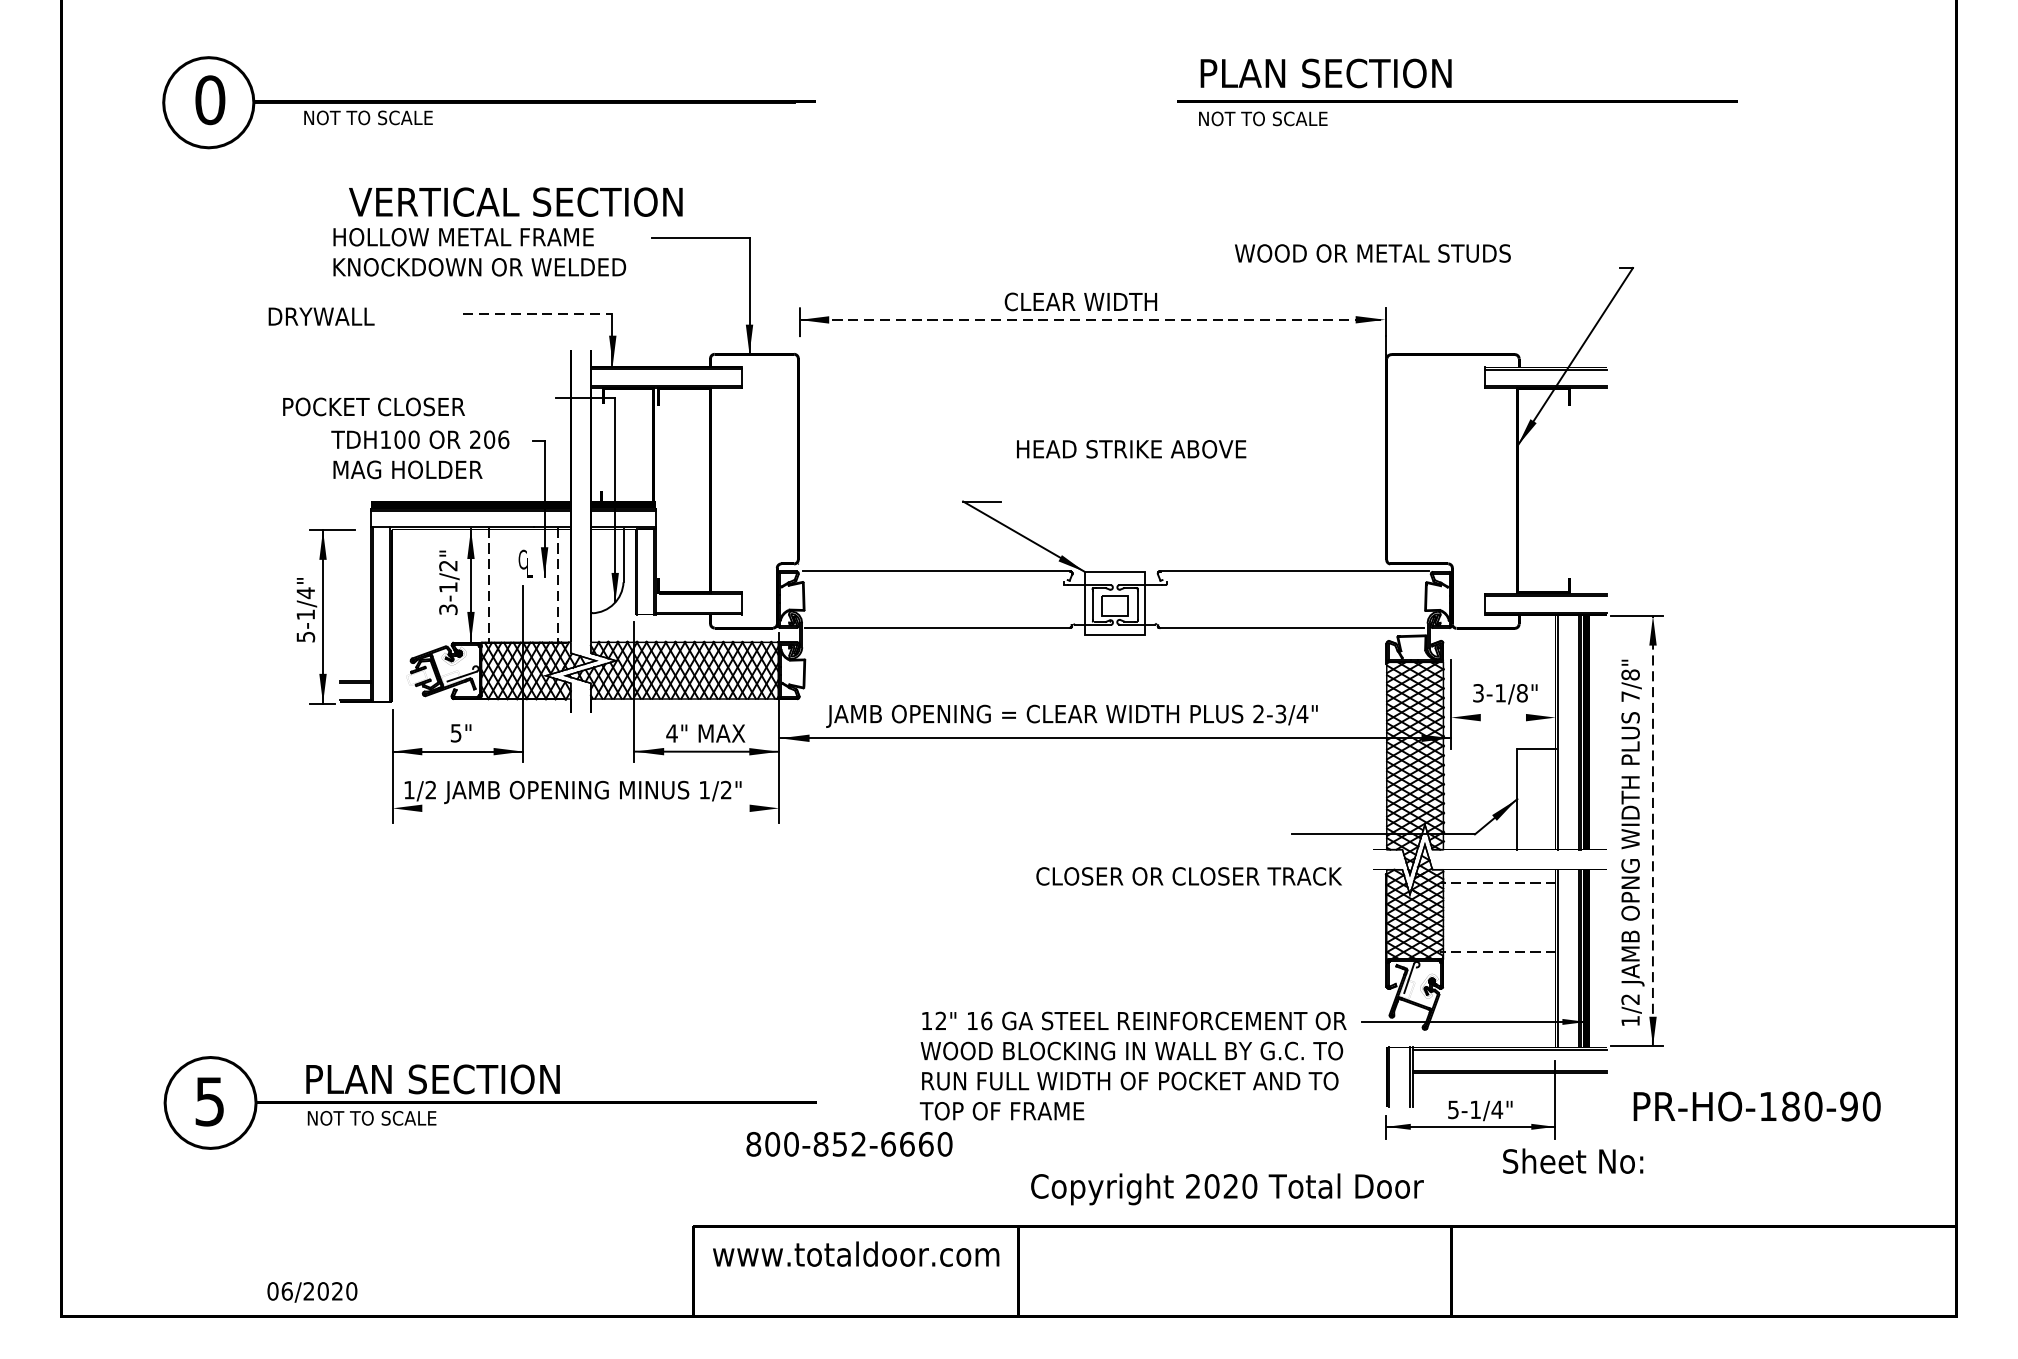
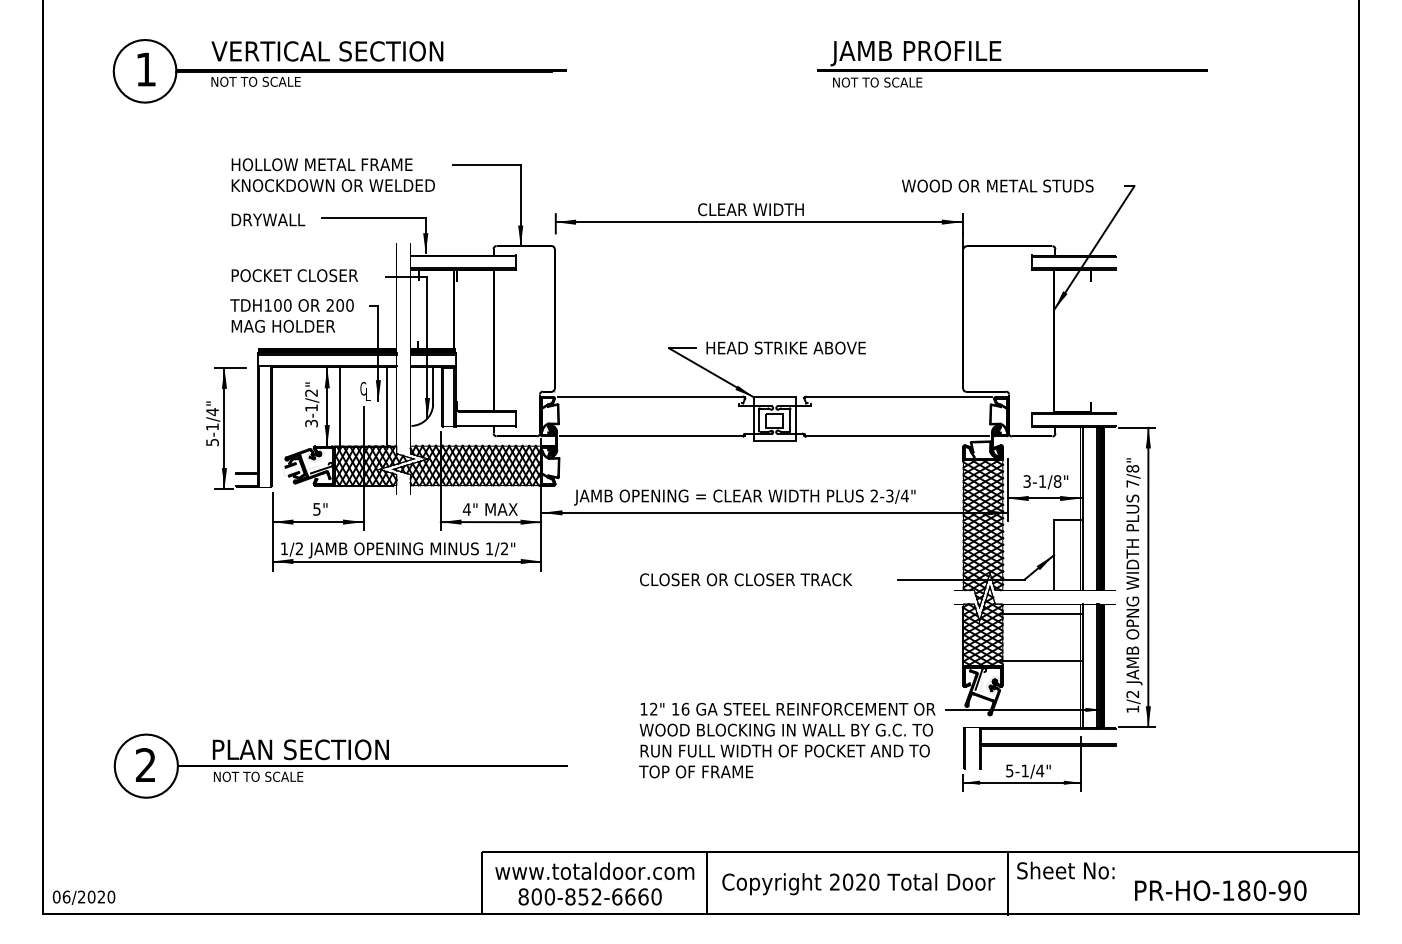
text: (1323, 77) -> (919, 53), PLAN SECTION -> JAMB PROFILE
text: (209, 100) -> (145, 69), 0 -> 1
text: (515, 202) -> (327, 51), moved
text: (1372, 252) -> (997, 185), moved
line: (537, 314) -> (373, 218), dashed -> solid
text: (321, 316) -> (268, 219), moved
line: (1093, 320) -> (759, 222), dashed -> solid
text: (373, 406) -> (294, 275), moved
text: (503, 439) -> (349, 305), 206 -> 200
text: (1130, 448) -> (785, 347), moved
line: (488, 586) -> (339, 407), dashed -> solid
line: (557, 586) -> (387, 407), dashed -> solid
line: (1503, 717) -> (1044, 498), added
line: (585, 808) -> (406, 561), added
line: (1653, 829) -> (1148, 576), dashed -> solid
text: (1189, 875) -> (746, 579), moved
line: (1497, 883) -> (1040, 613), dashed -> solid
line: (1497, 952) -> (1040, 661), dashed -> solid
text: (209, 1101) -> (145, 765), 5 -> 2
text: (1756, 1106) -> (1220, 890), moved
text: (848, 1143) -> (589, 896), moved
text: (1572, 1161) -> (1065, 870), moved
text: (1227, 1189) -> (858, 884), moved
text: (311, 1292) -> (83, 897), moved

